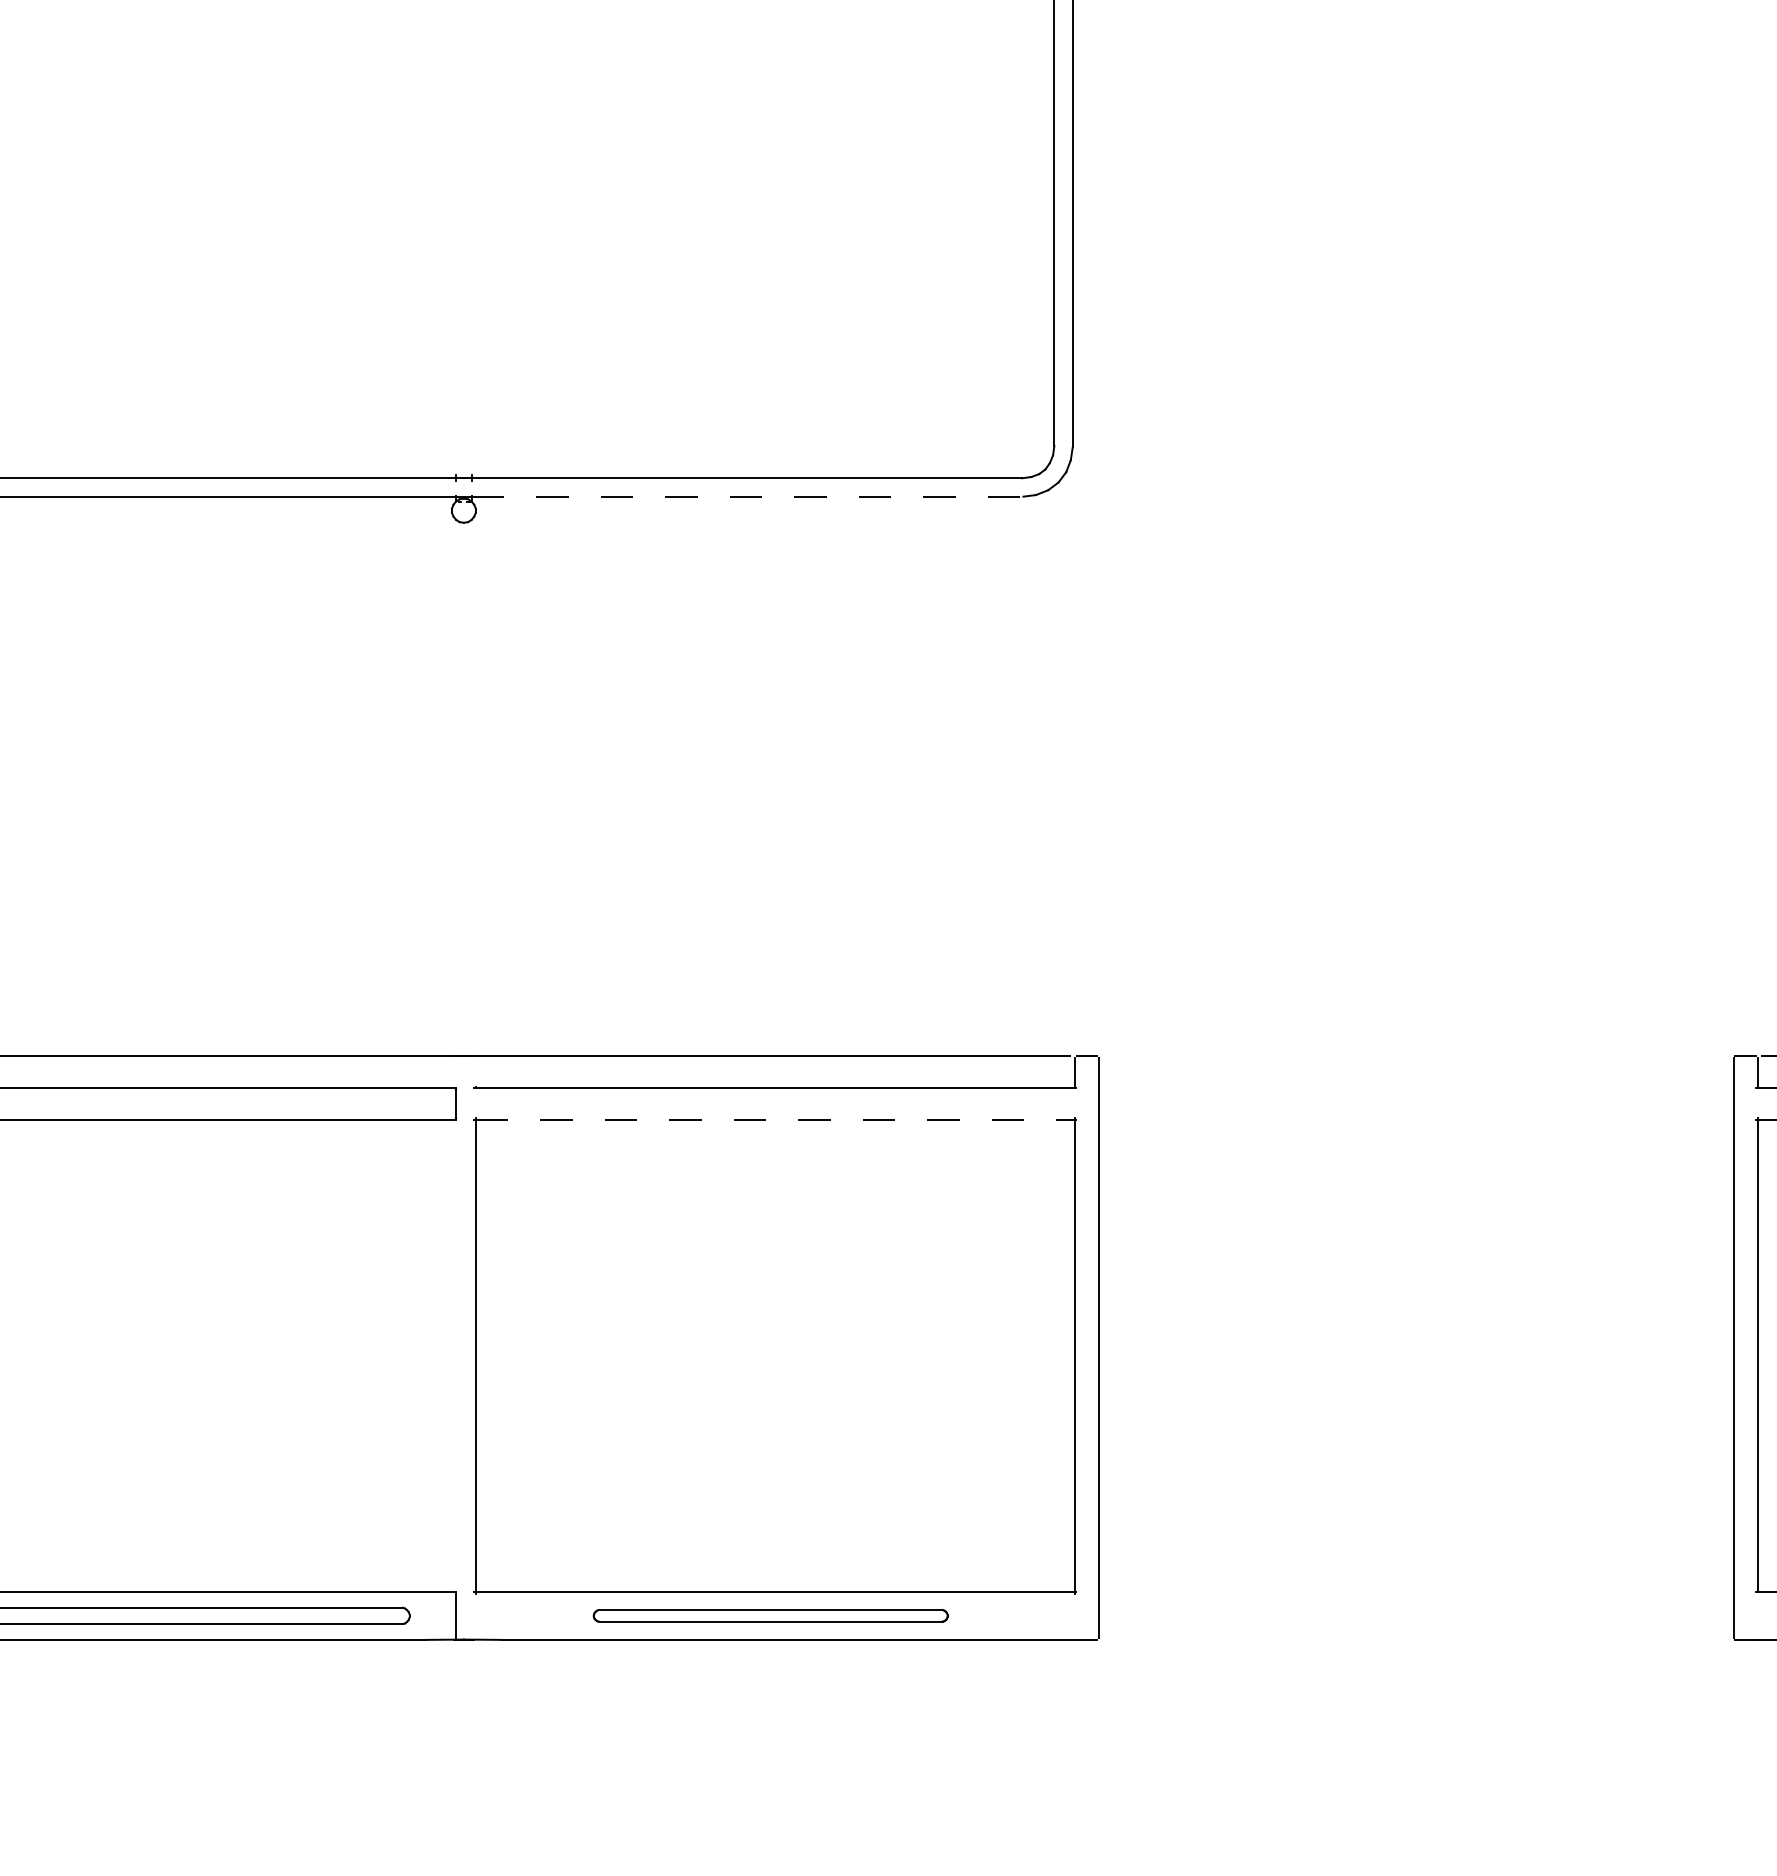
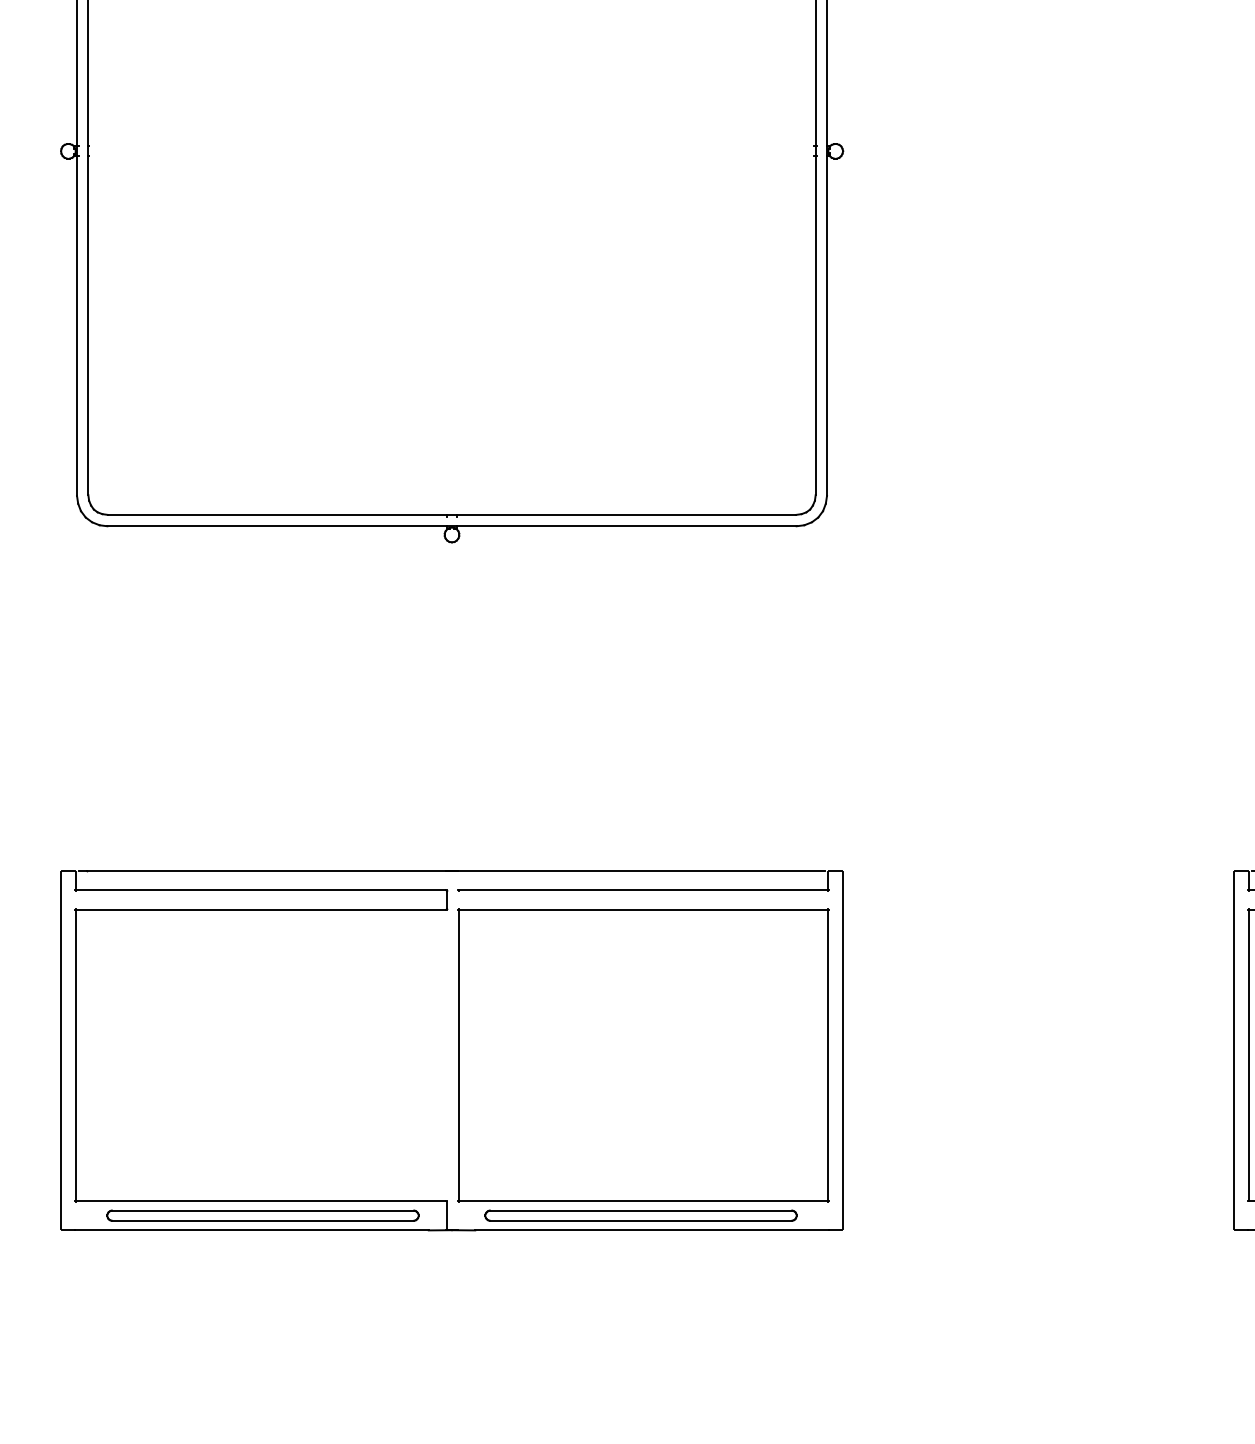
line: (747, 497) -> (626, 526), dashed -> solid
line: (776, 1120) -> (644, 910), dashed -> solid
part: (769, 1615) -> (640, 1215), size x1.43

